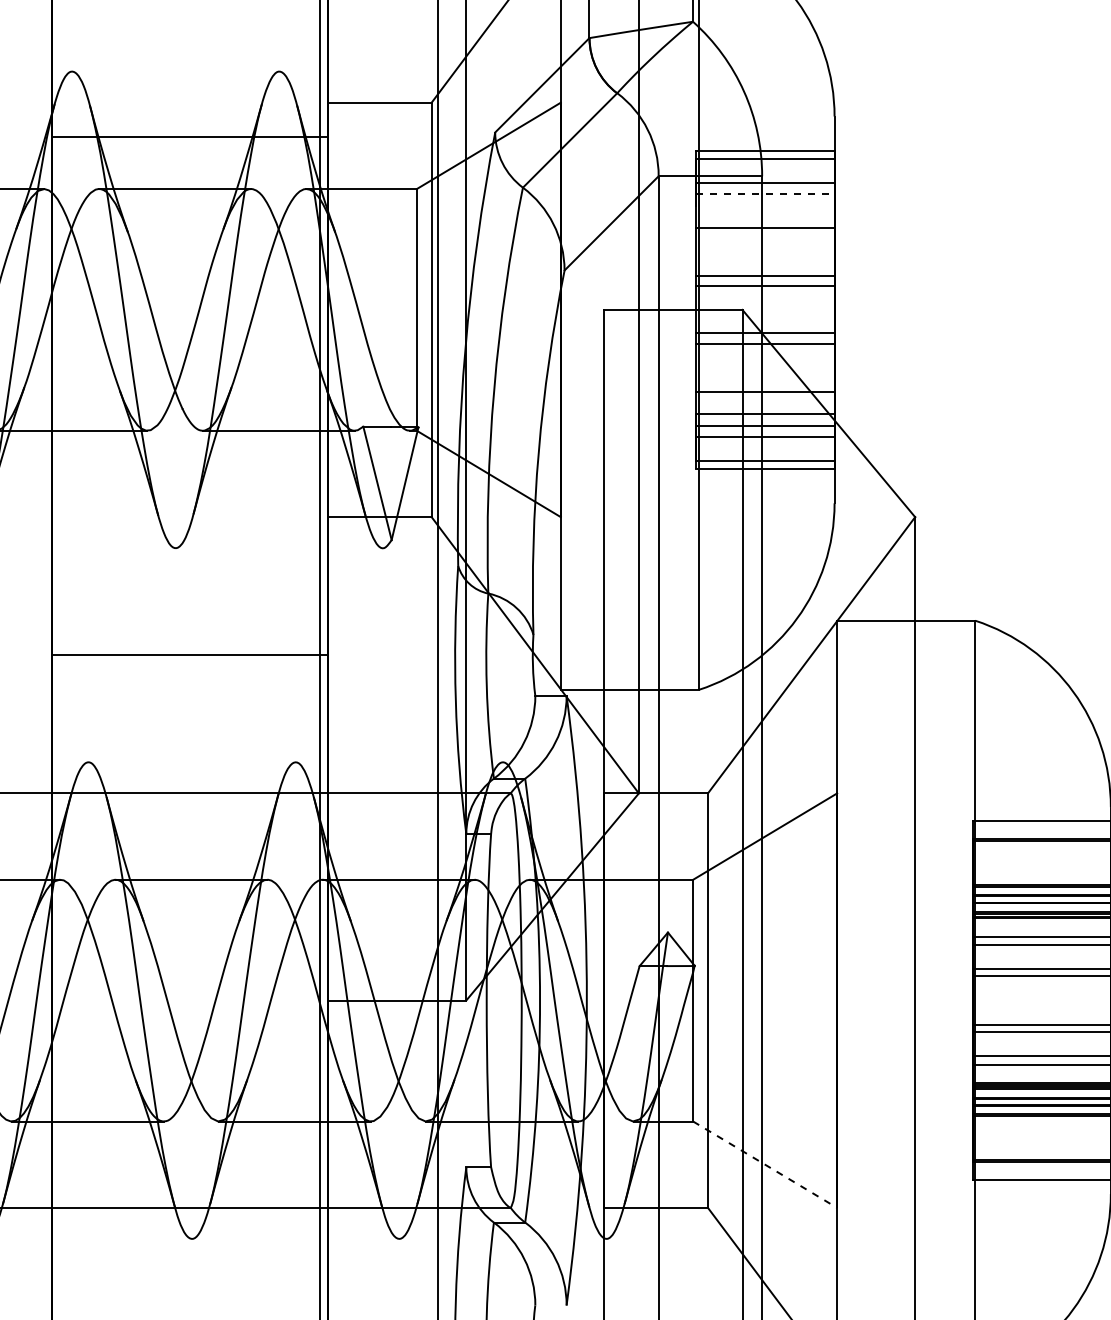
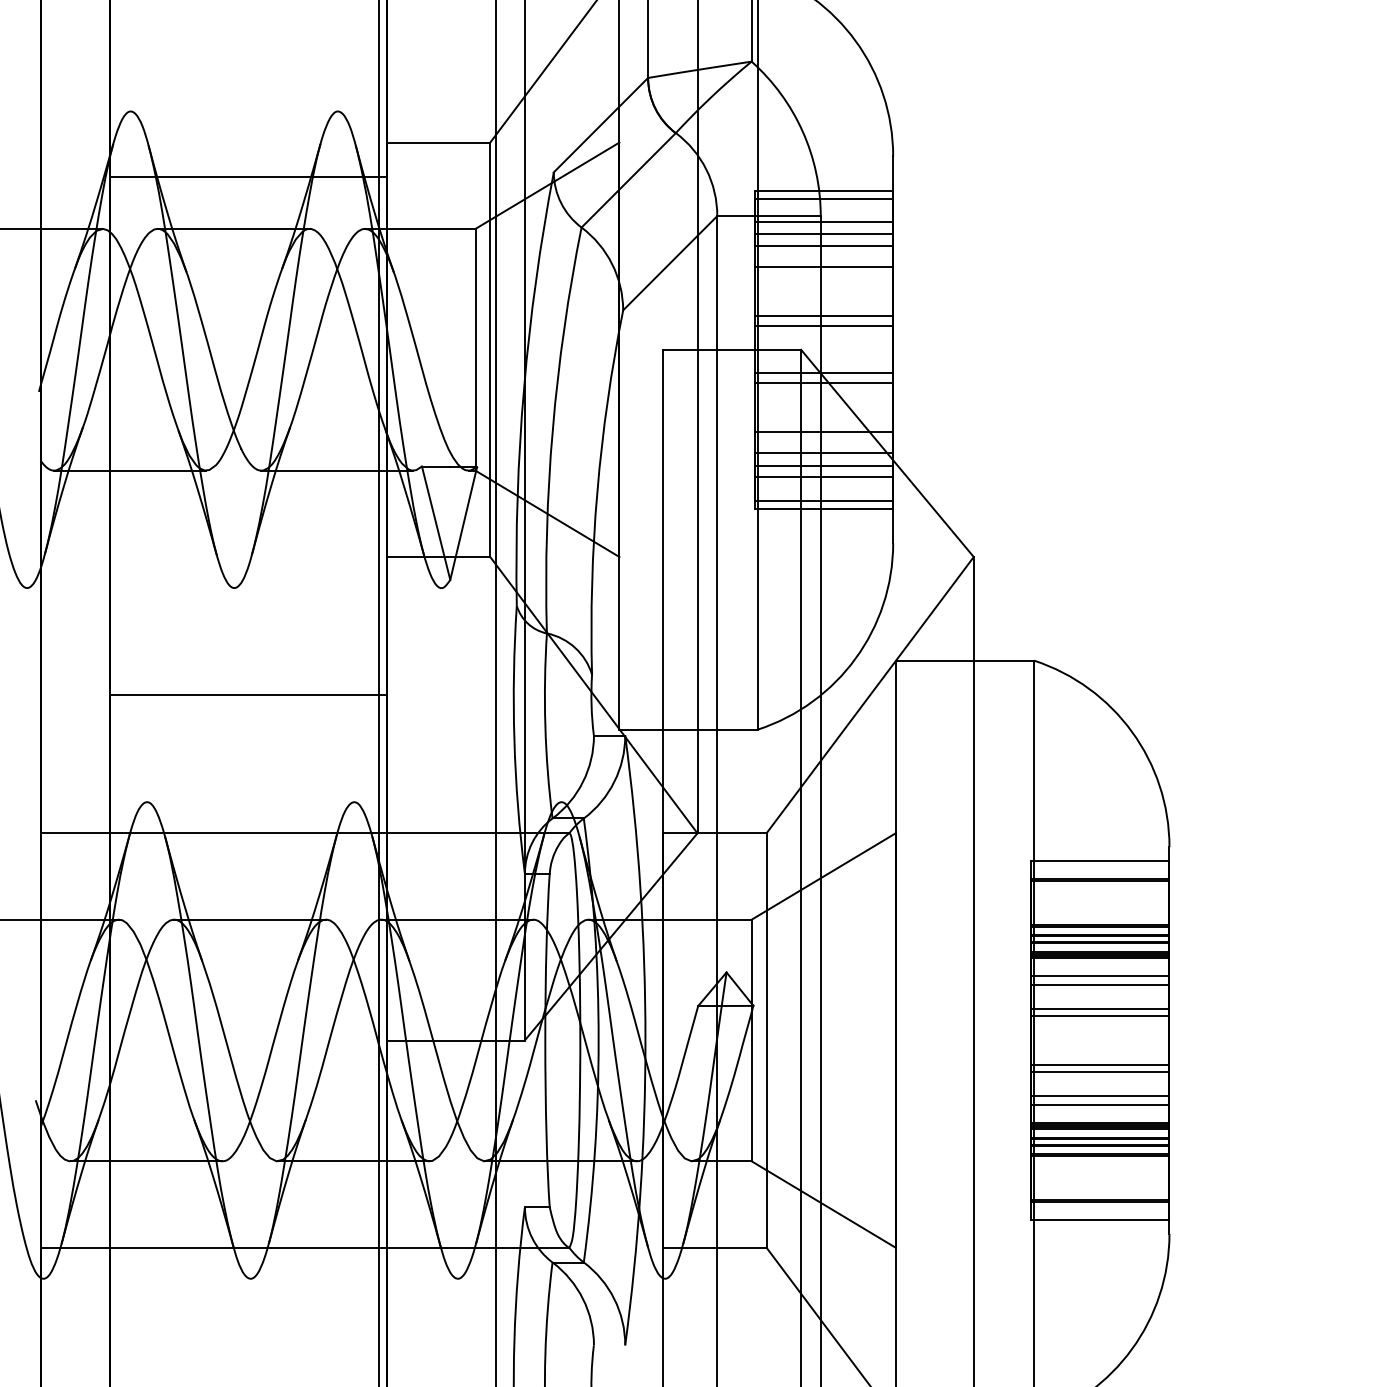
line: (765, 193) -> (824, 233), dashed -> solid
line: (765, 206) -> (824, 246), added
line: (764, 1164) -> (823, 1204), dashed -> solid

